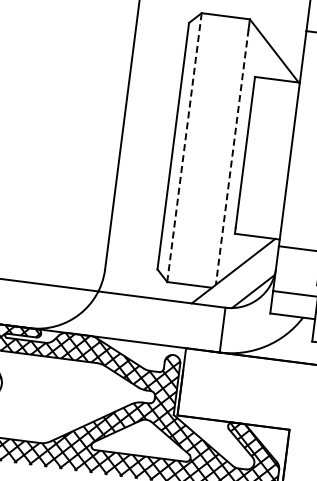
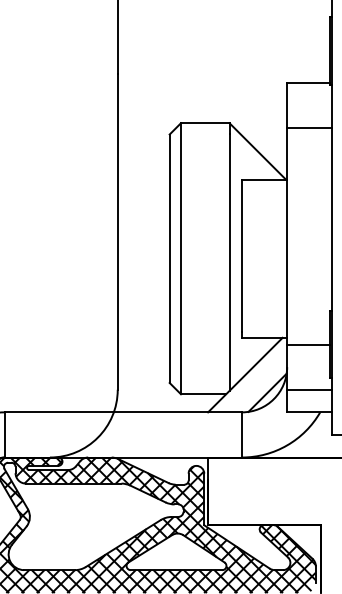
line: (184, 147) -> (180, 258), dashed -> solid
line: (232, 157) -> (229, 262), dashed -> solid

